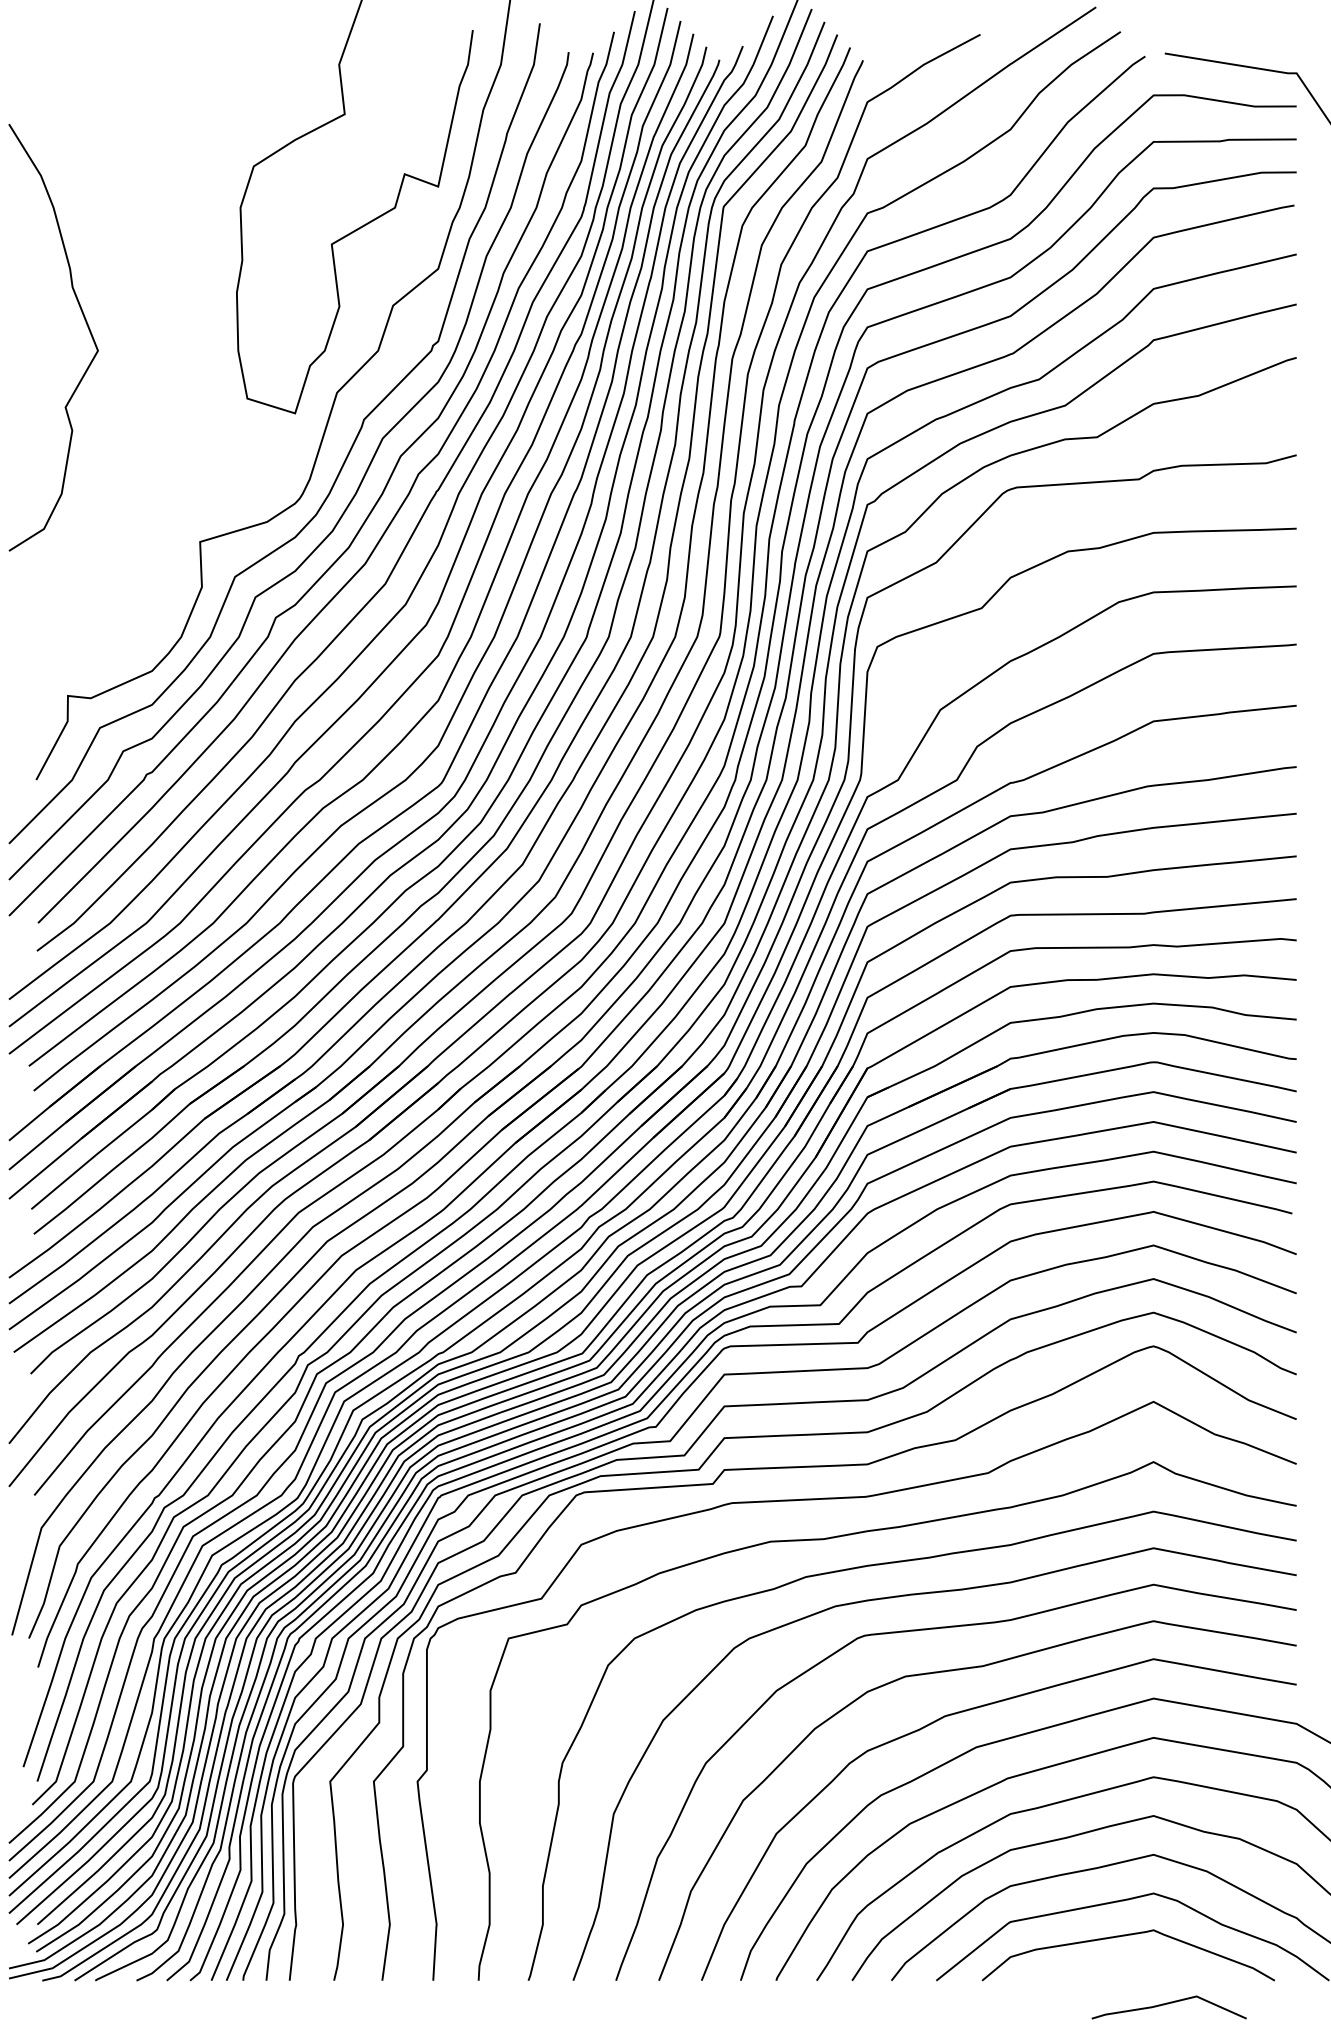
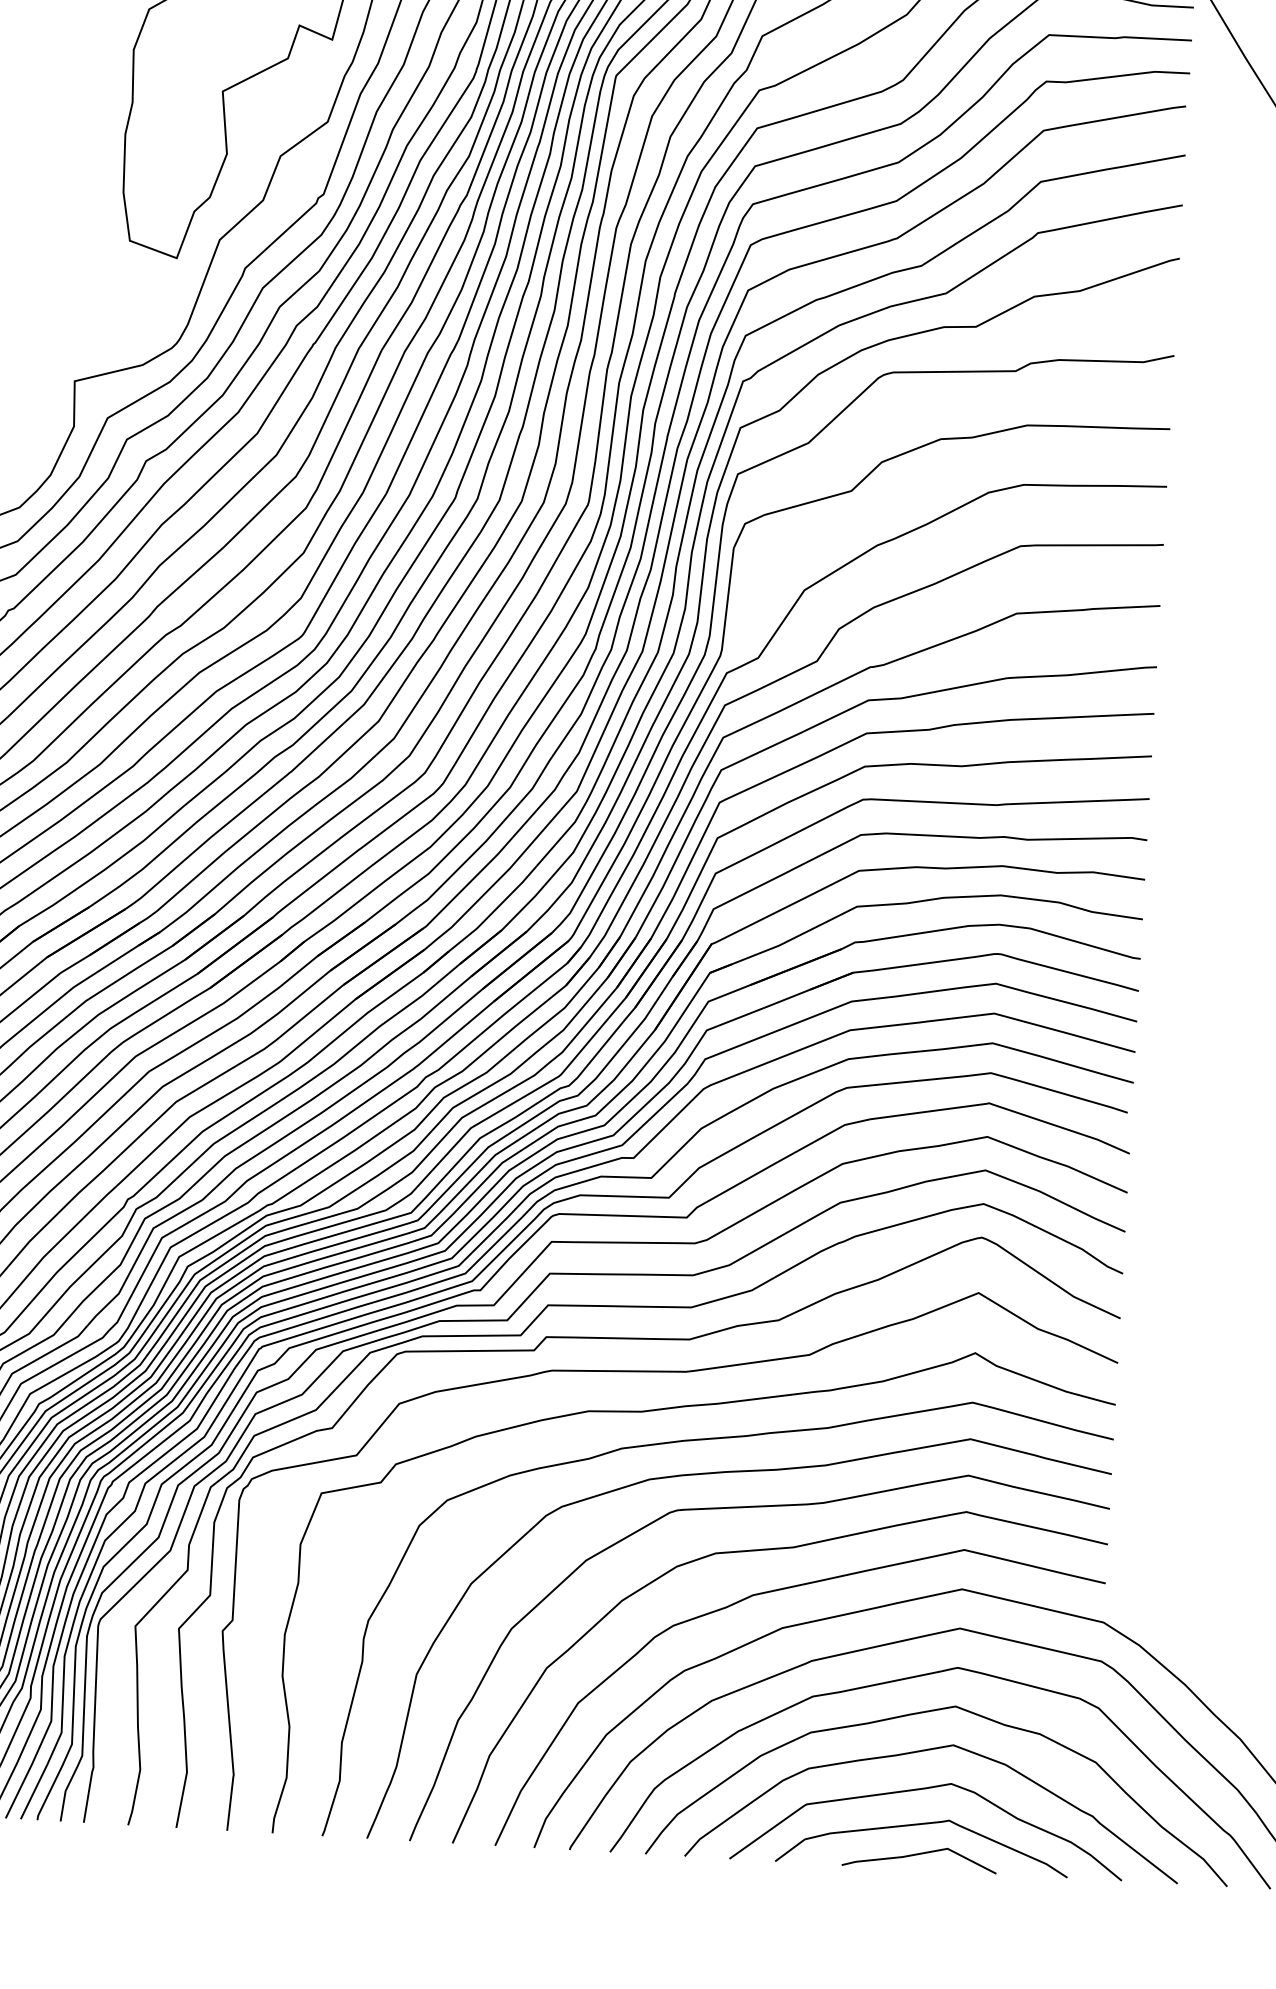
line: (1168, 2004) -> (919, 1855), moved

